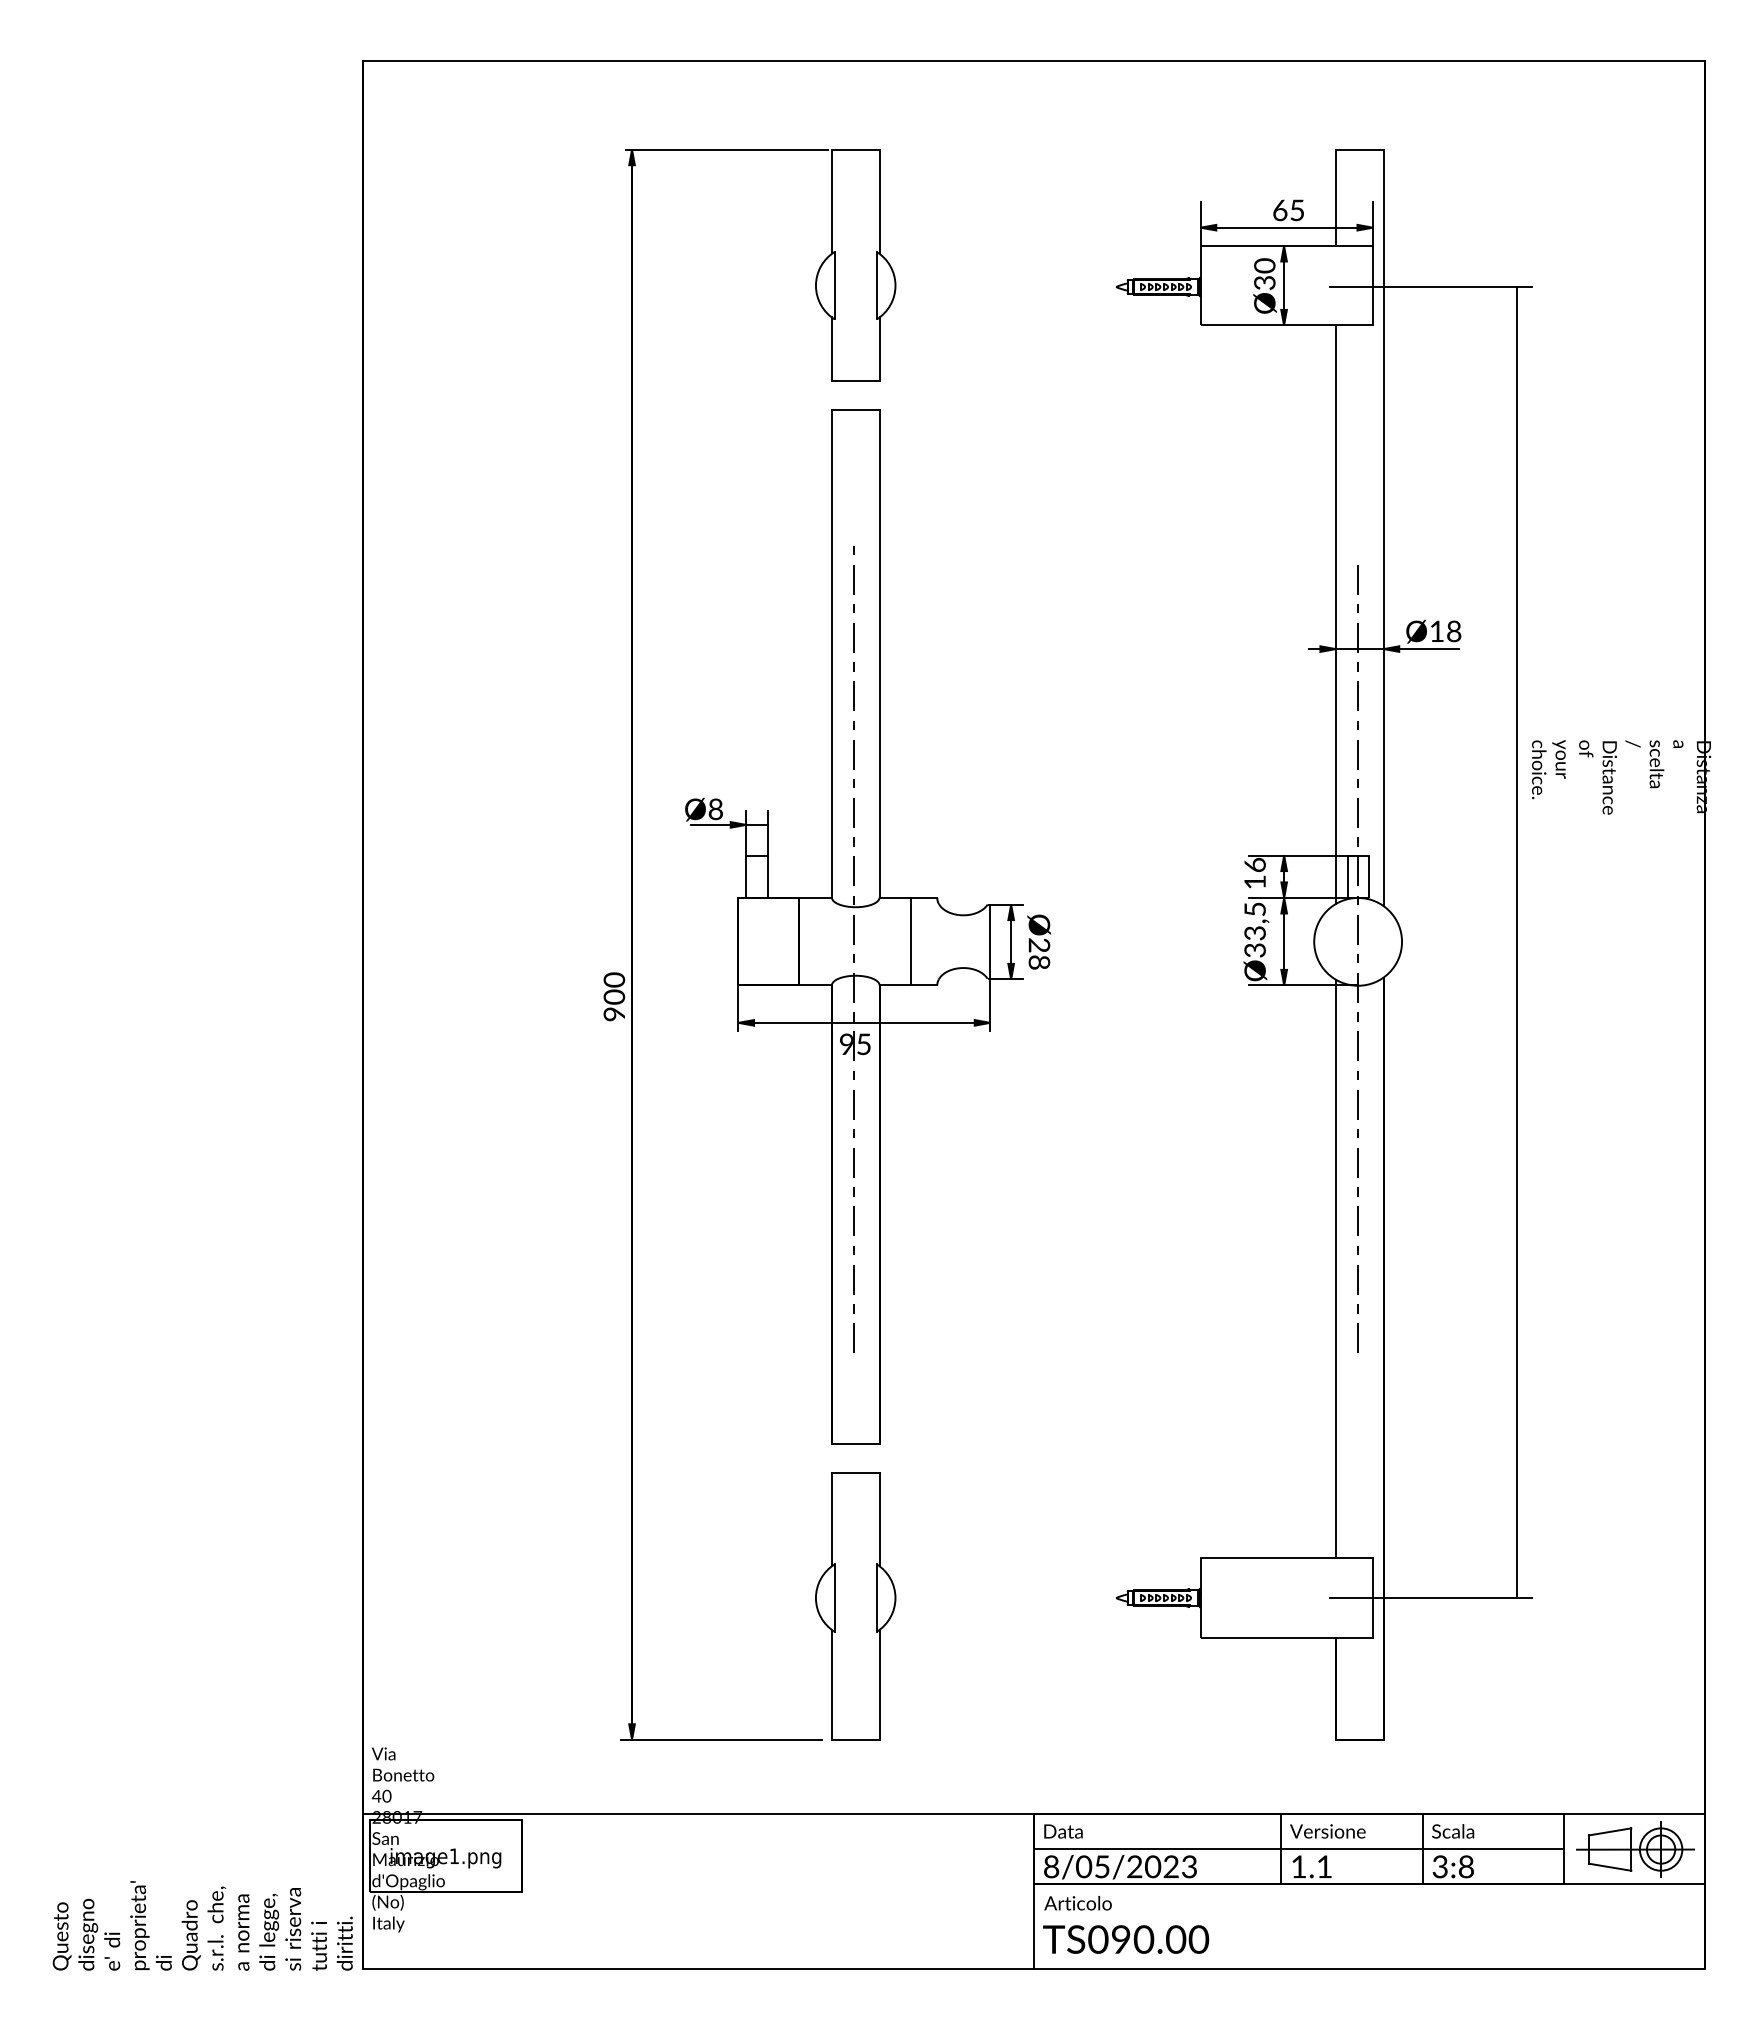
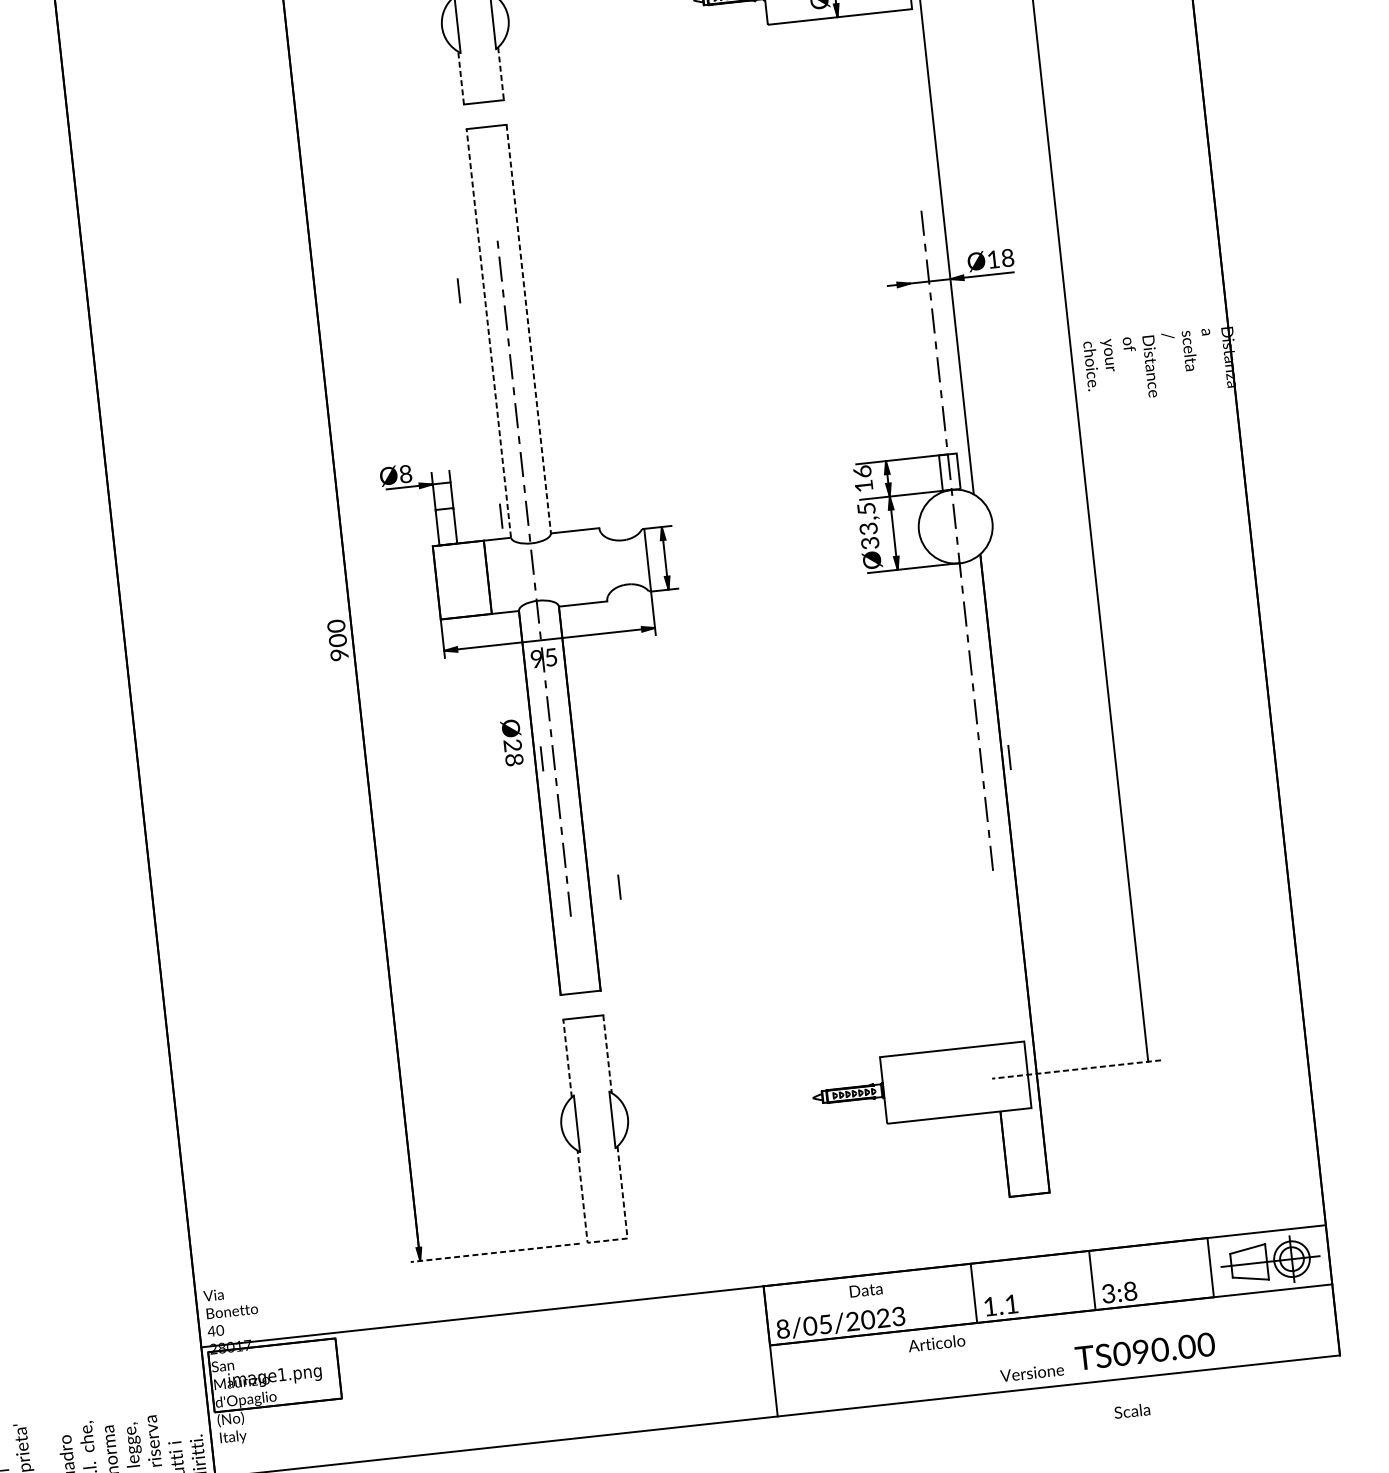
line: (831, 349) -> (460, 78), solid -> dashed
line: (879, 349) -> (501, 74), solid -> dashed
line: (801, 599) -> (458, 290), added
line: (1335, 614) -> (906, 254), removed
line: (831, 653) -> (488, 333), solid -> dashed
line: (879, 653) -> (528, 328), solid -> dashed
line: (822, 870) -> (500, 515), added
line: (910, 941) -> (580, 567), removed
text: (1038, 941) -> (511, 742), moved
line: (839, 1162) -> (541, 758), added
line: (1391, 1220) -> (1008, 756), added
line: (1335, 1268) -> (966, 802), removed
line: (914, 1323) -> (618, 886), added
line: (831, 1519) -> (567, 1058), solid -> dashed
line: (879, 1520) -> (607, 1054), solid -> dashed
line: (1431, 1598) -> (1076, 1069), solid -> dashed
line: (721, 1739) -> (495, 1252), solid -> dashed
line: (855, 1739) -> (607, 1240), solid -> dashed
text: (1063, 1831) -> (866, 1290), moved
text: (1327, 1831) -> (1031, 1372), moved
text: (1453, 1831) -> (1132, 1411), moved
line: (1299, 1849) -> (989, 1292), removed
text: (1077, 1903) -> (936, 1343), moved
text: (1126, 1939) -> (1145, 1351), moved

